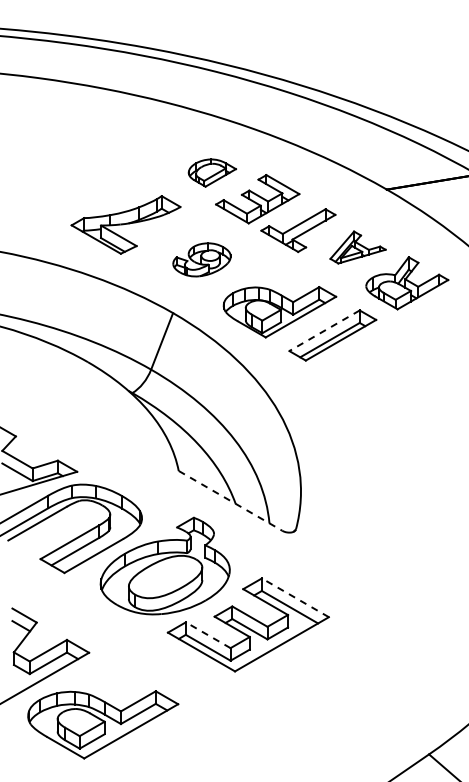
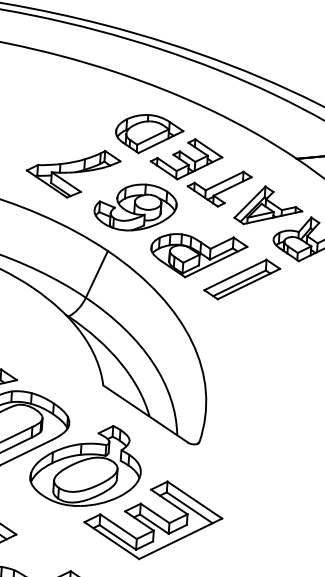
part: (212, 172) -> (149, 133), size x1.67
part: (357, 247) -> (268, 206), size x1.43
part: (201, 259) -> (135, 207), size x1.67
line: (324, 330) -> (235, 274), dashed -> solid
line: (230, 500) -> (145, 413), dashed -> solid
line: (295, 597) -> (194, 499), dashed -> solid
line: (208, 635) -> (118, 526), dashed -> solid

